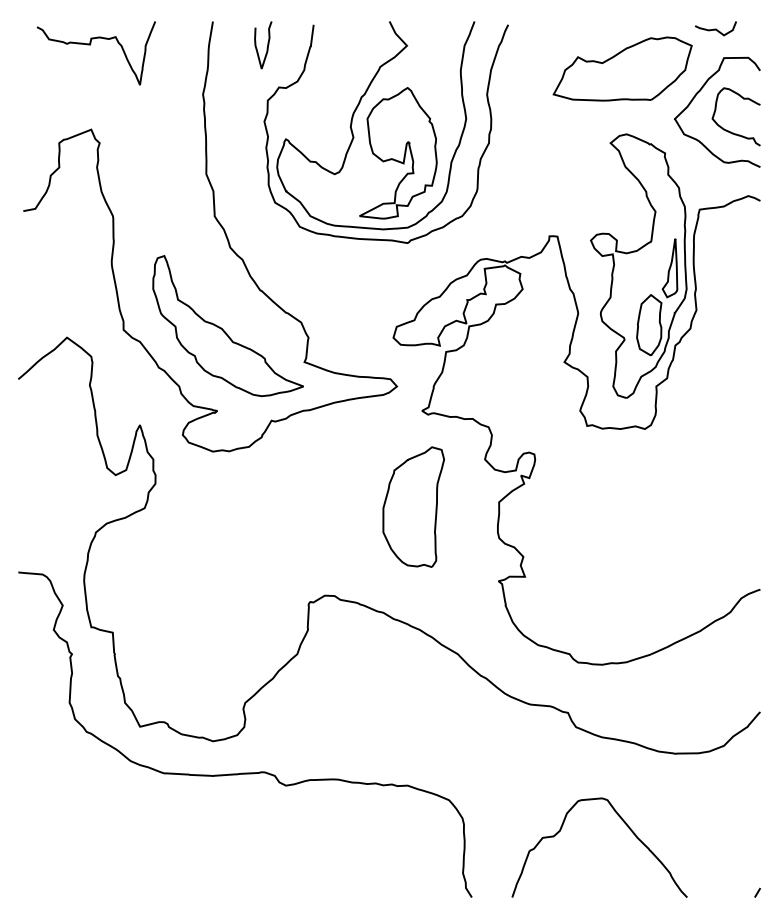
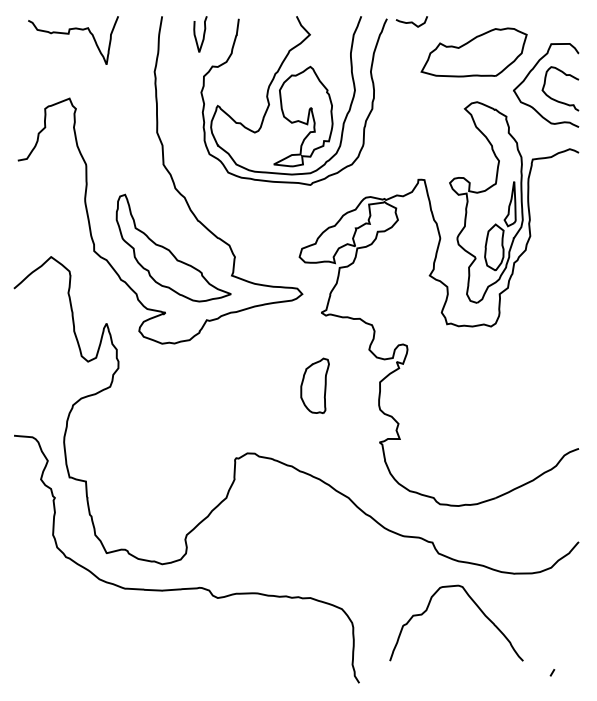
curve: (715, 28) -> (411, 21), moved
part: (413, 506) -> (314, 385), size x0.6
curve: (627, 827) -> (477, 607), moved
line: (757, 892) -> (552, 672), moved

